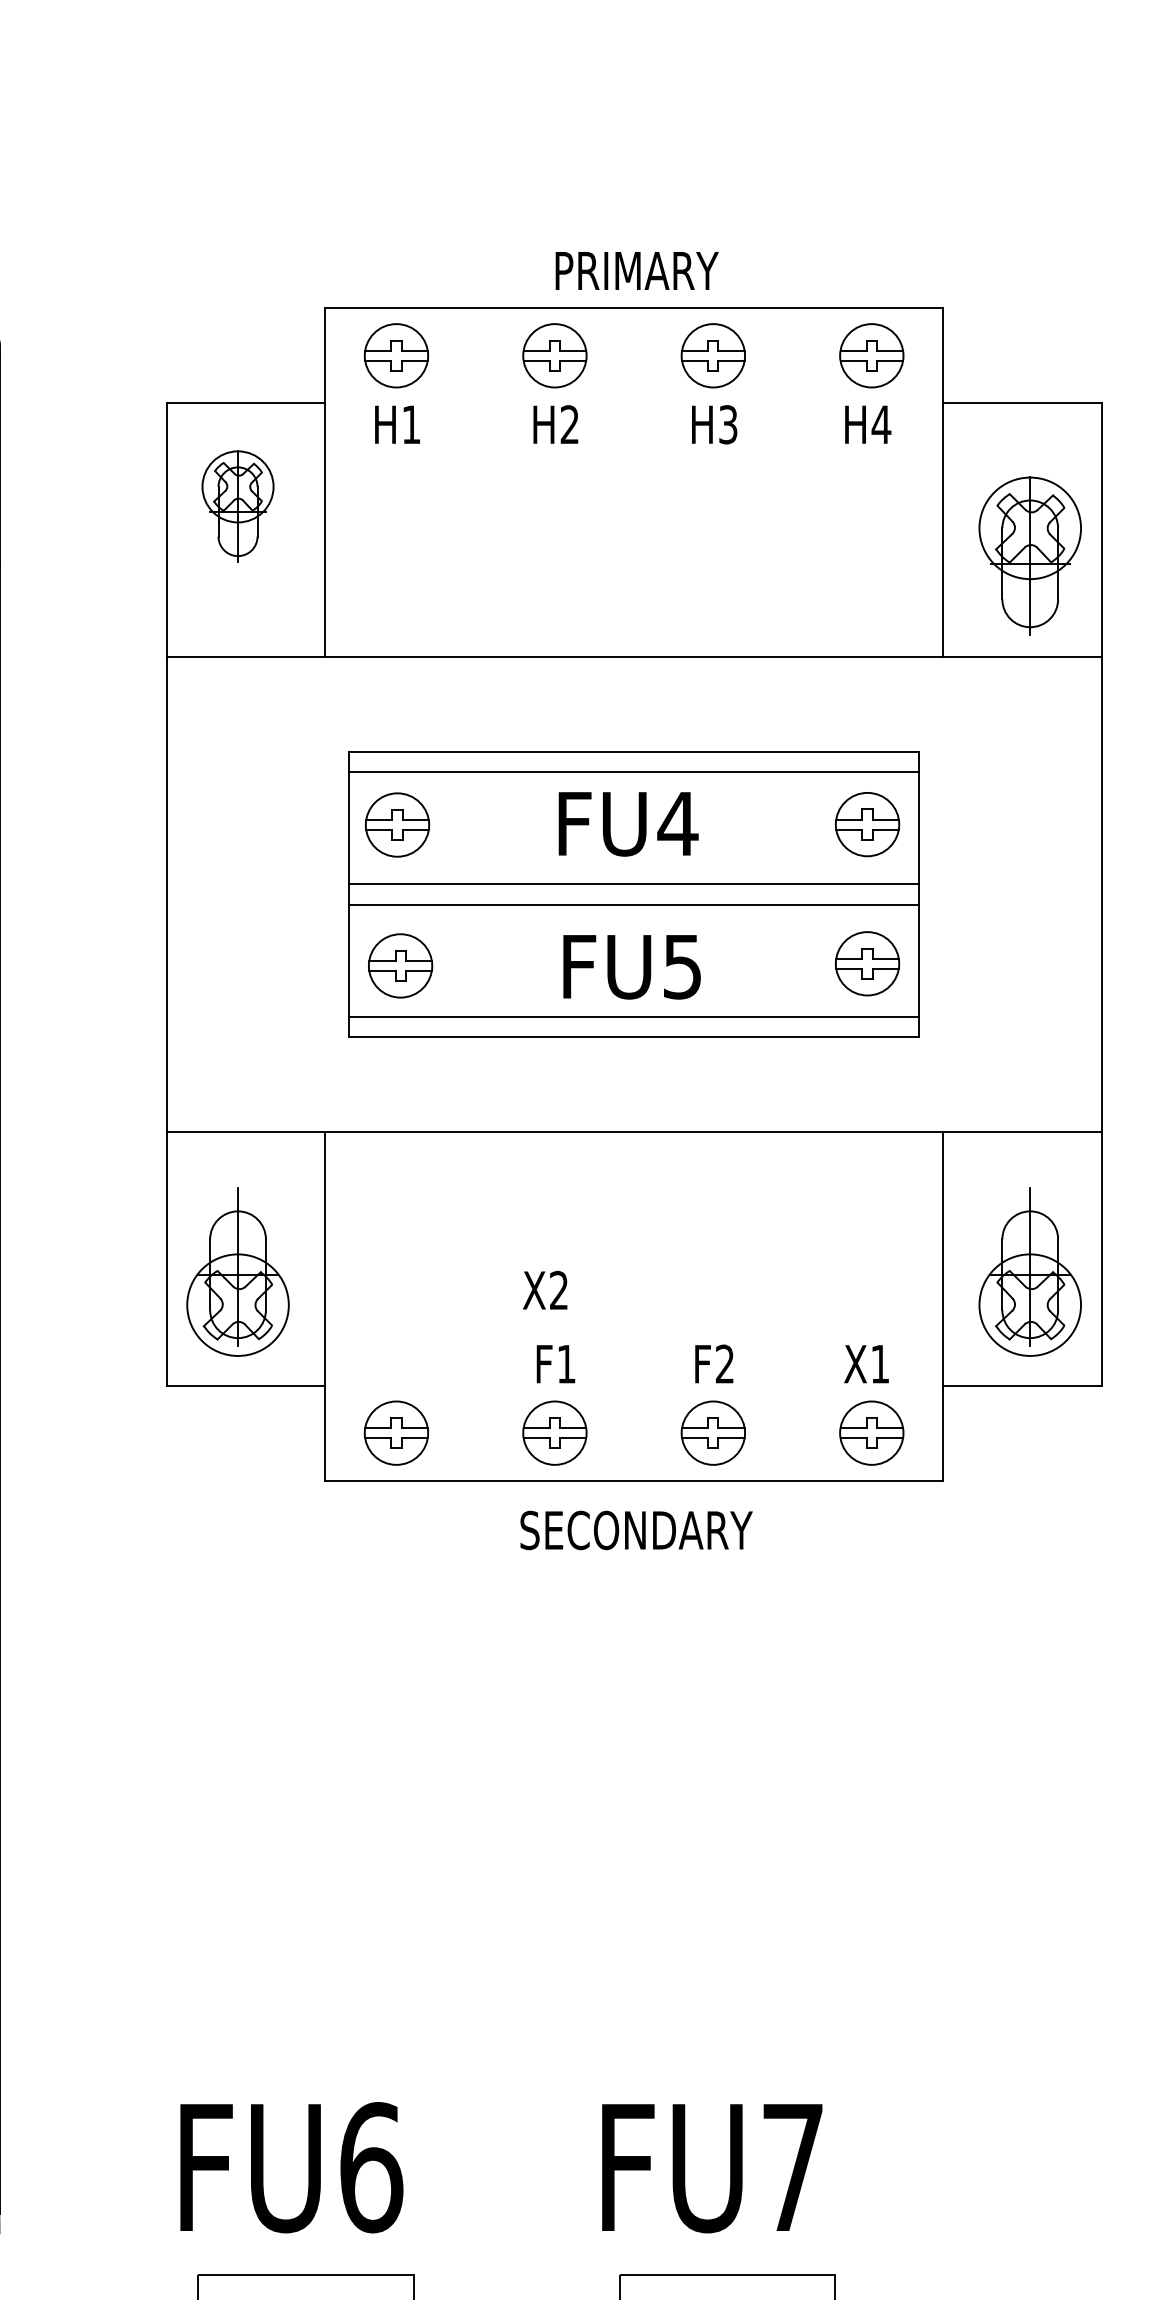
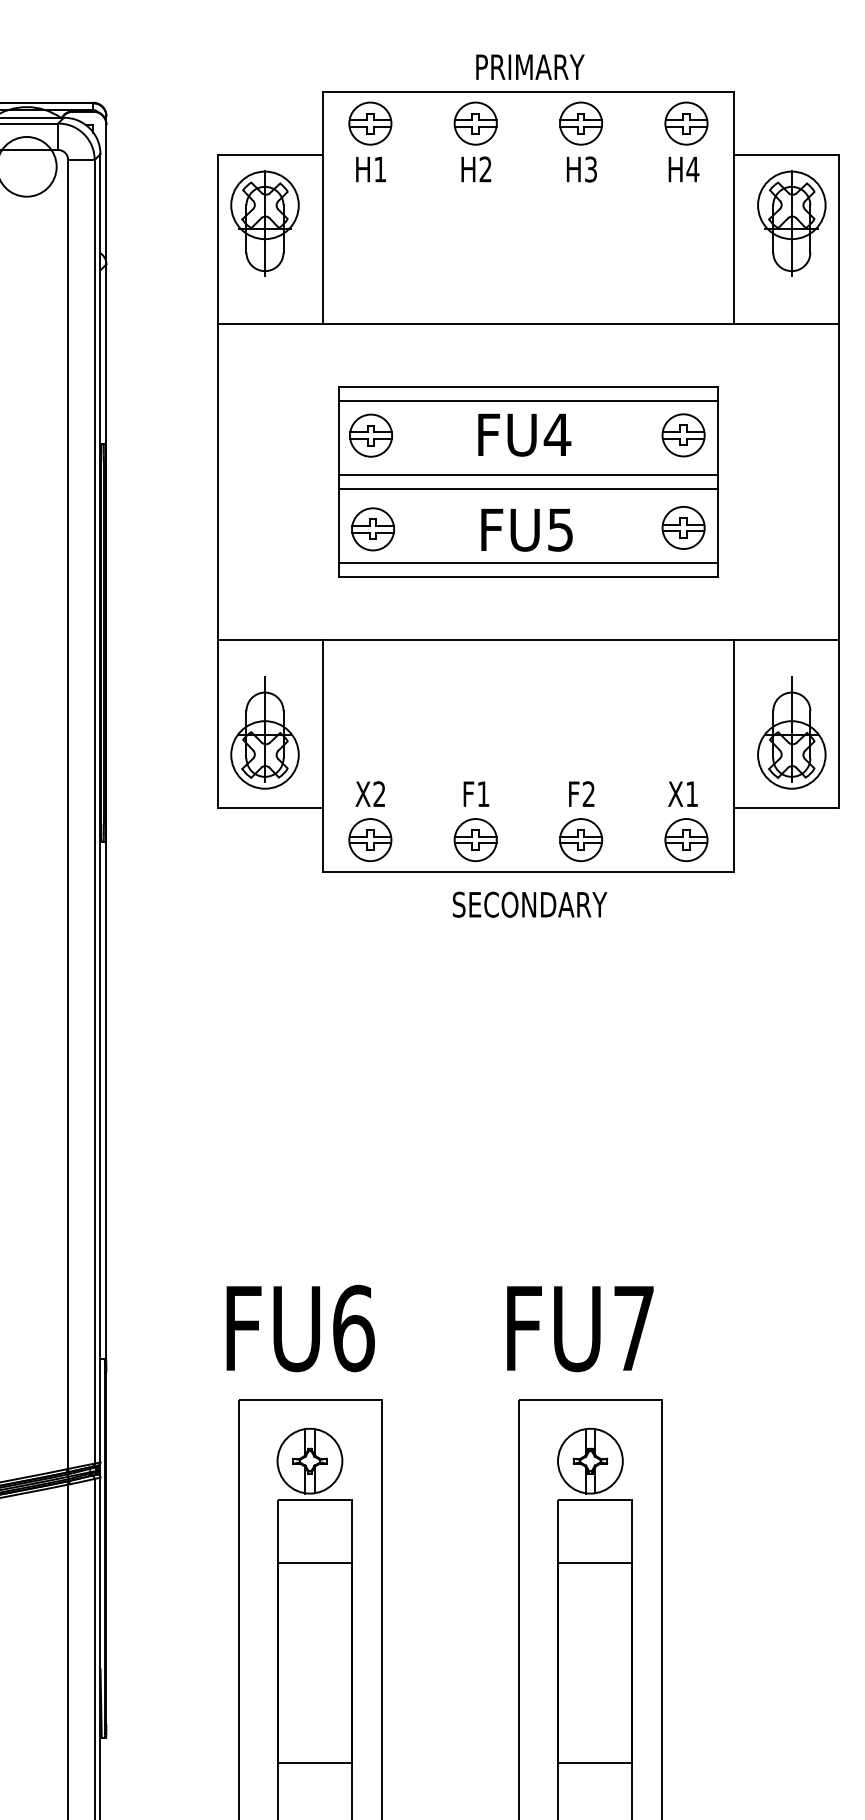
part: (237, 505) -> (264, 223), size x1.43
part: (1029, 555) -> (791, 223), moved
text: (544, 1289) -> (369, 793), moved

